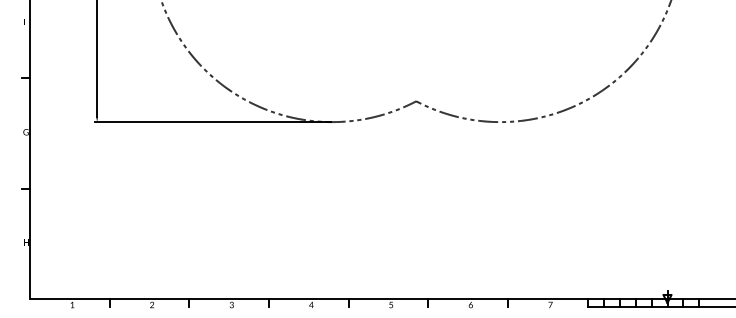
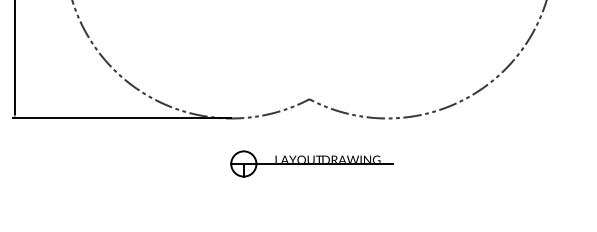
part: (418, 170) -> (311, 163), added

